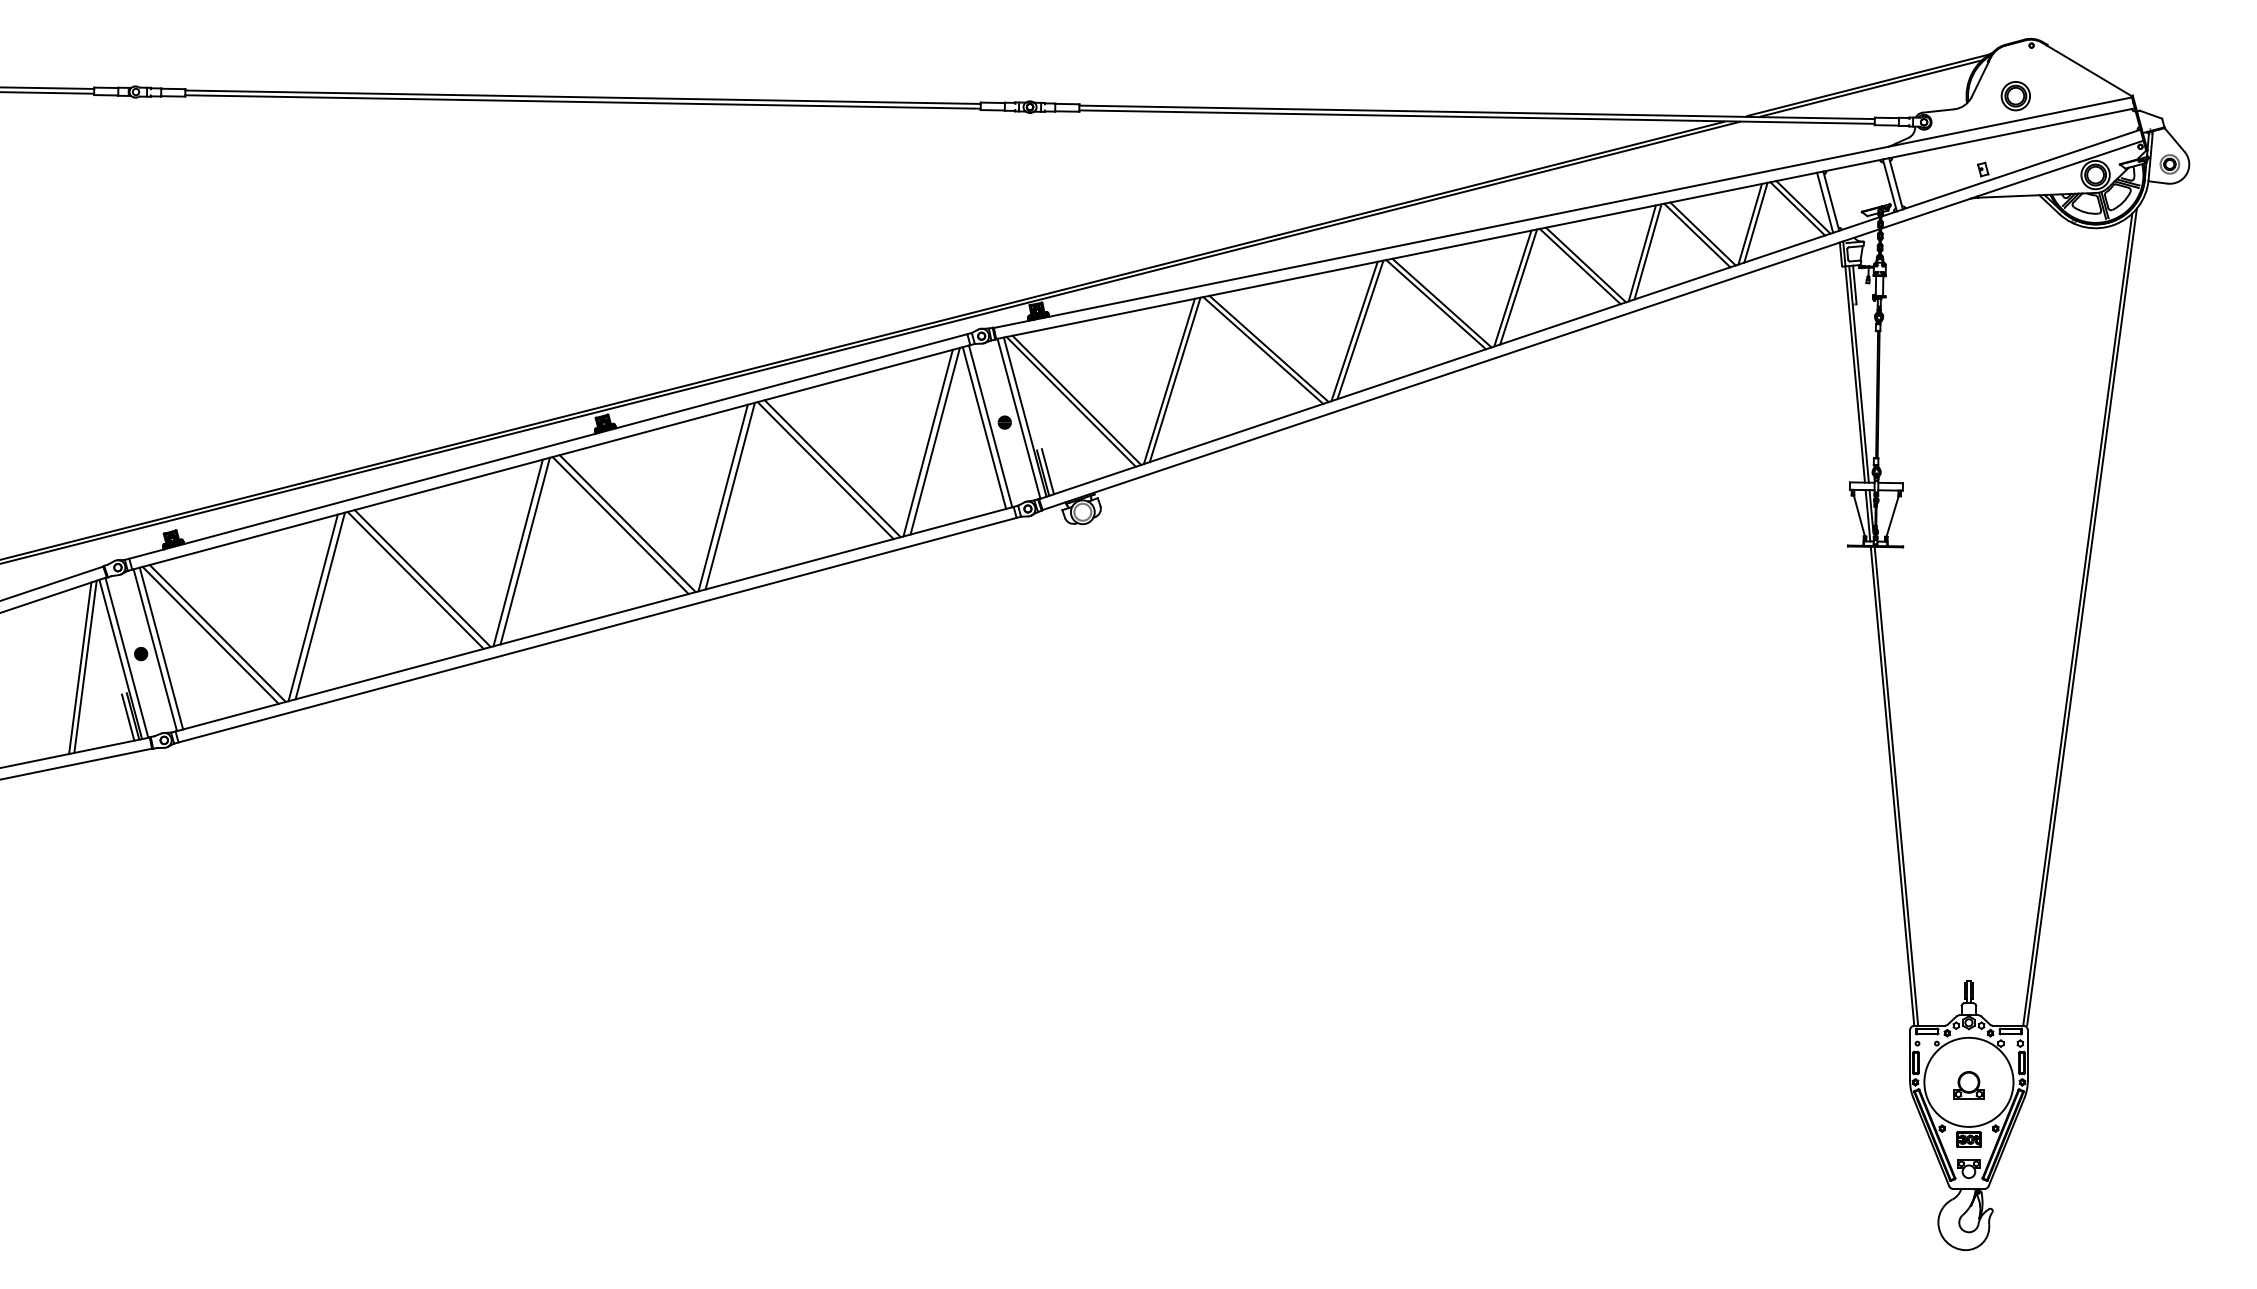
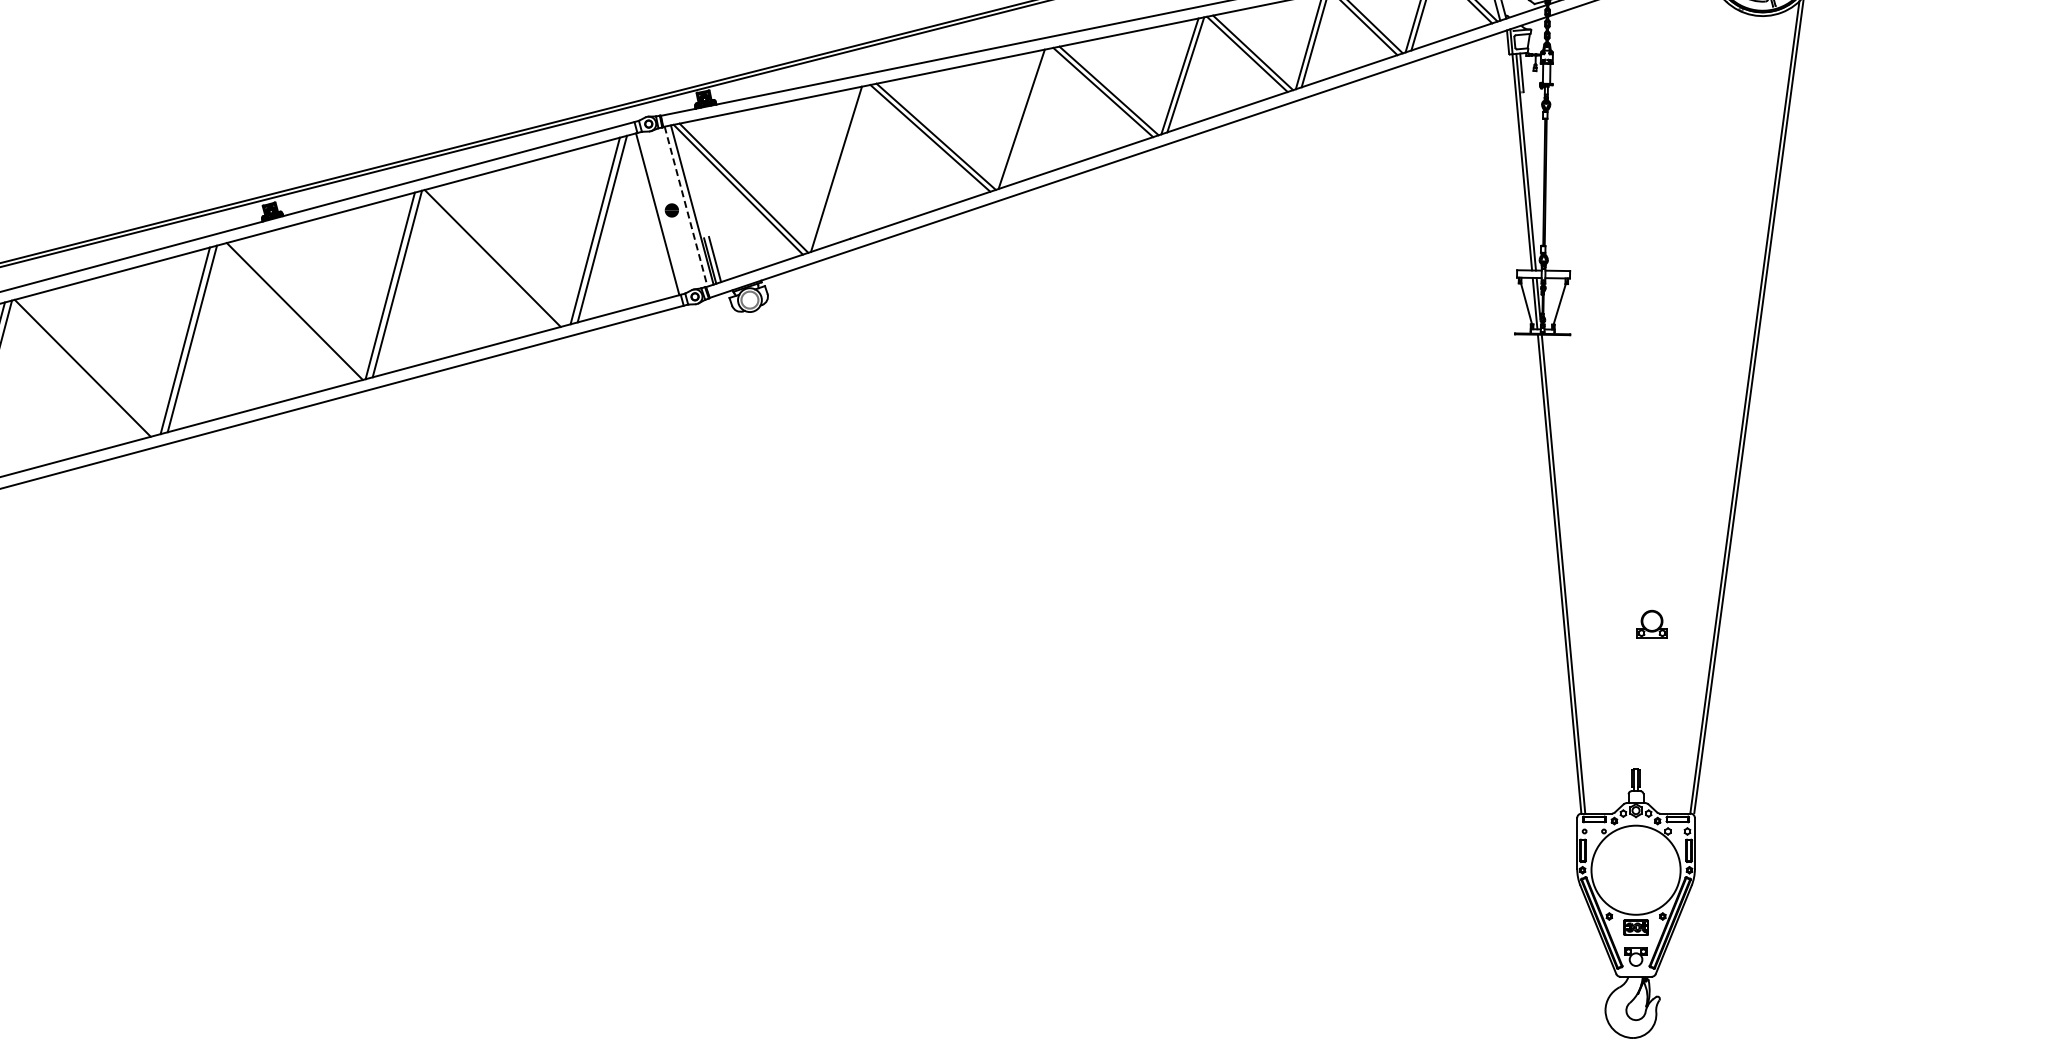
line: (1360, 329) -> (1027, 117), removed
line: (1174, 379) -> (841, 167), removed
line: (1019, 418) -> (686, 206), solid -> dashed
line: (984, 427) -> (651, 215), removed
line: (832, 468) -> (499, 256), removed
line: (620, 525) -> (287, 313), removed
line: (422, 578) -> (89, 366), removed
part: (1968, 1085) -> (1651, 624), moved

